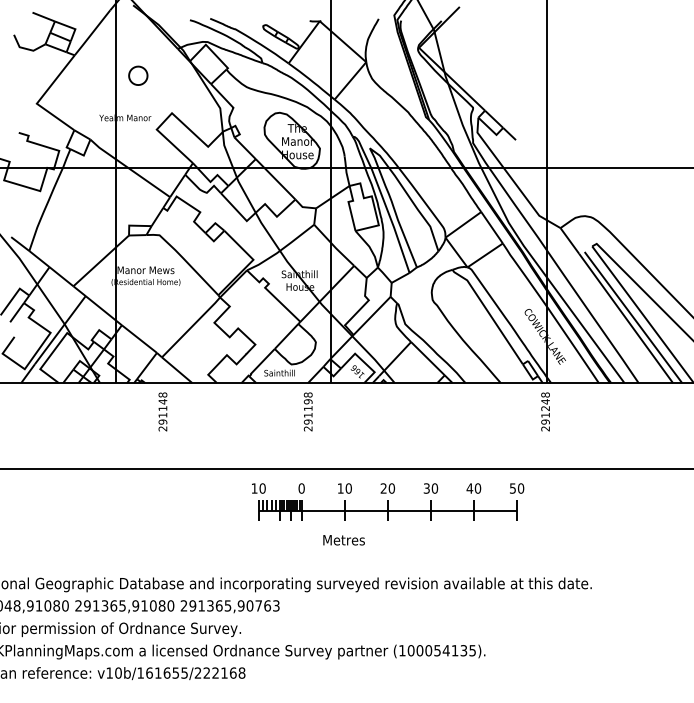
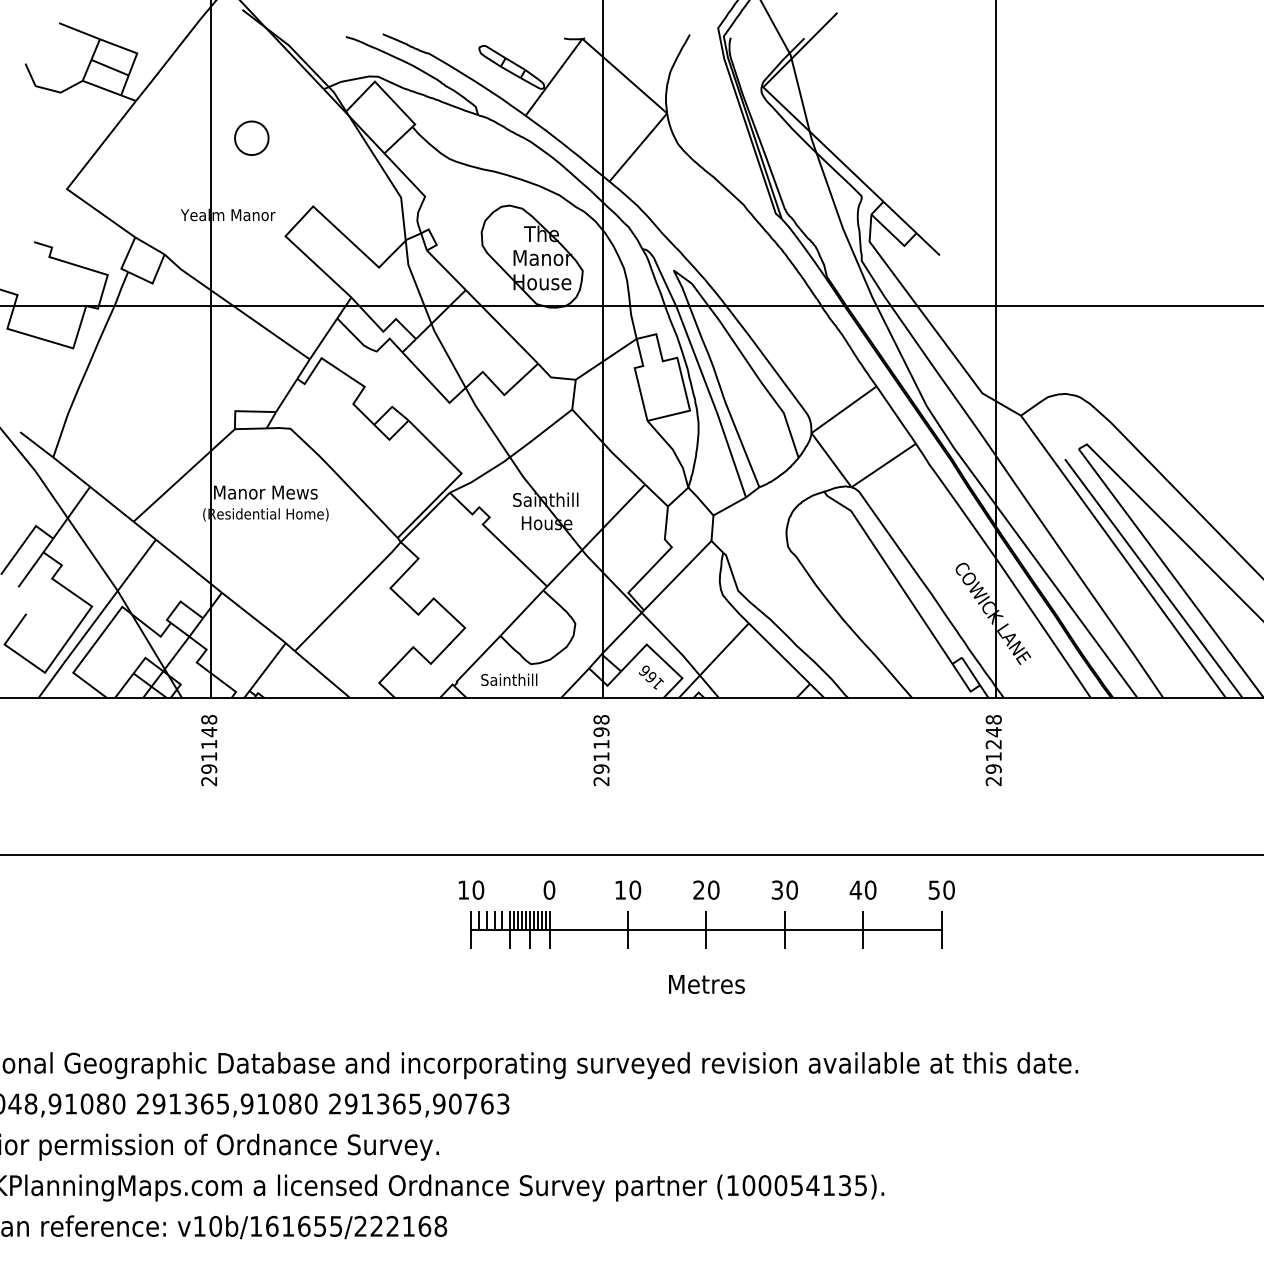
text: (162, 411) -> (208, 749), moved
text: (307, 411) -> (600, 749), moved
text: (343, 540) -> (705, 984), moved

